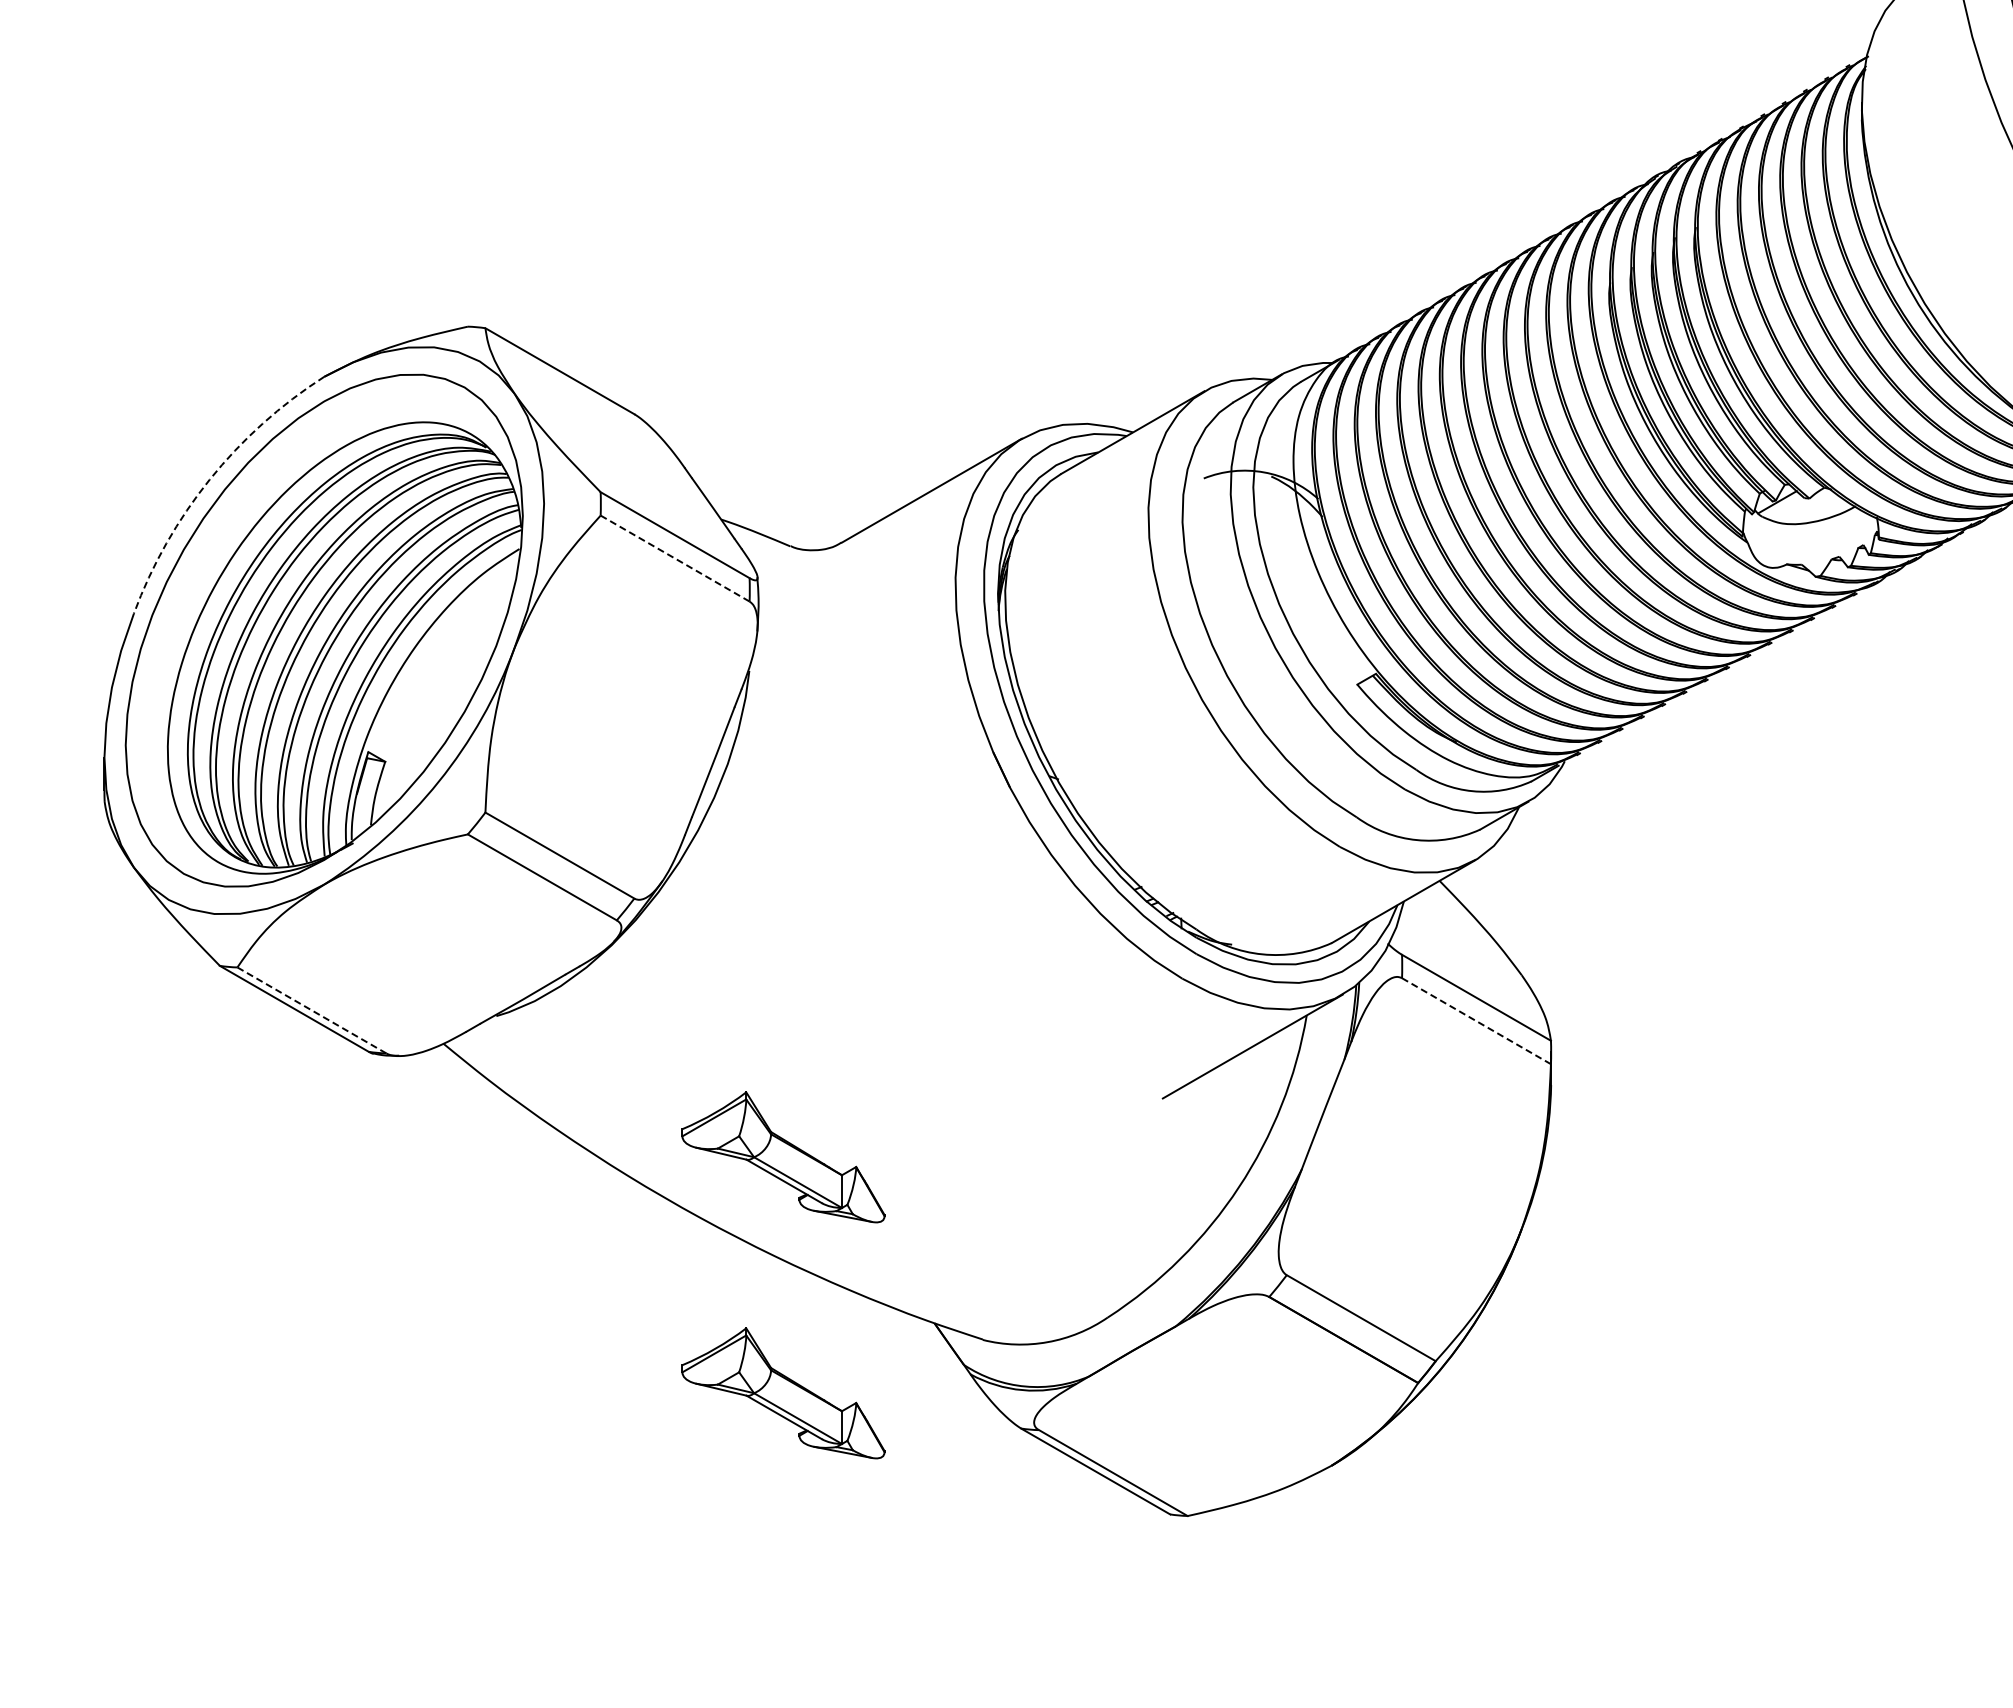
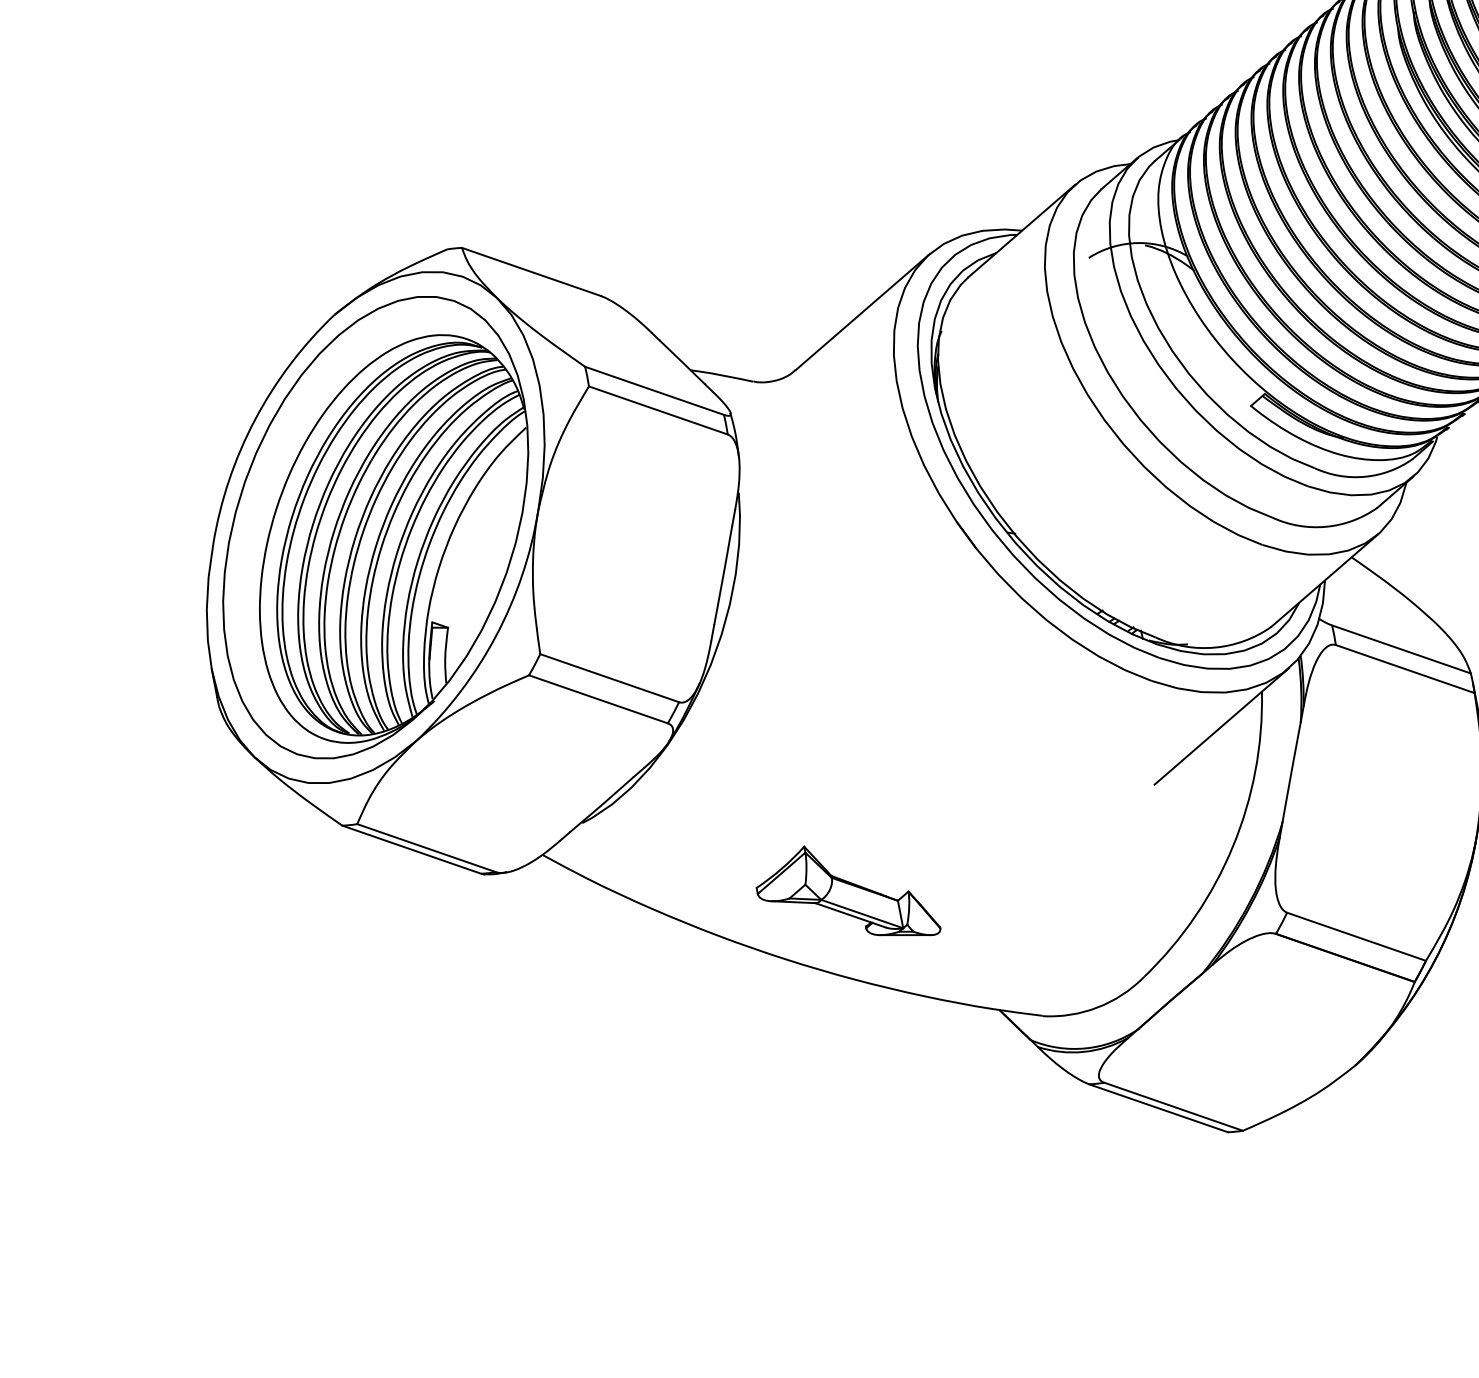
arc: (209, 479) -> (255, 419), dashed -> solid
line: (675, 558) -> (658, 410), dashed -> solid
line: (311, 1010) -> (426, 848), dashed -> solid
line: (1476, 1021) -> (1405, 669), dashed -> solid
part: (783, 1393) -> (884, 1093), removed

